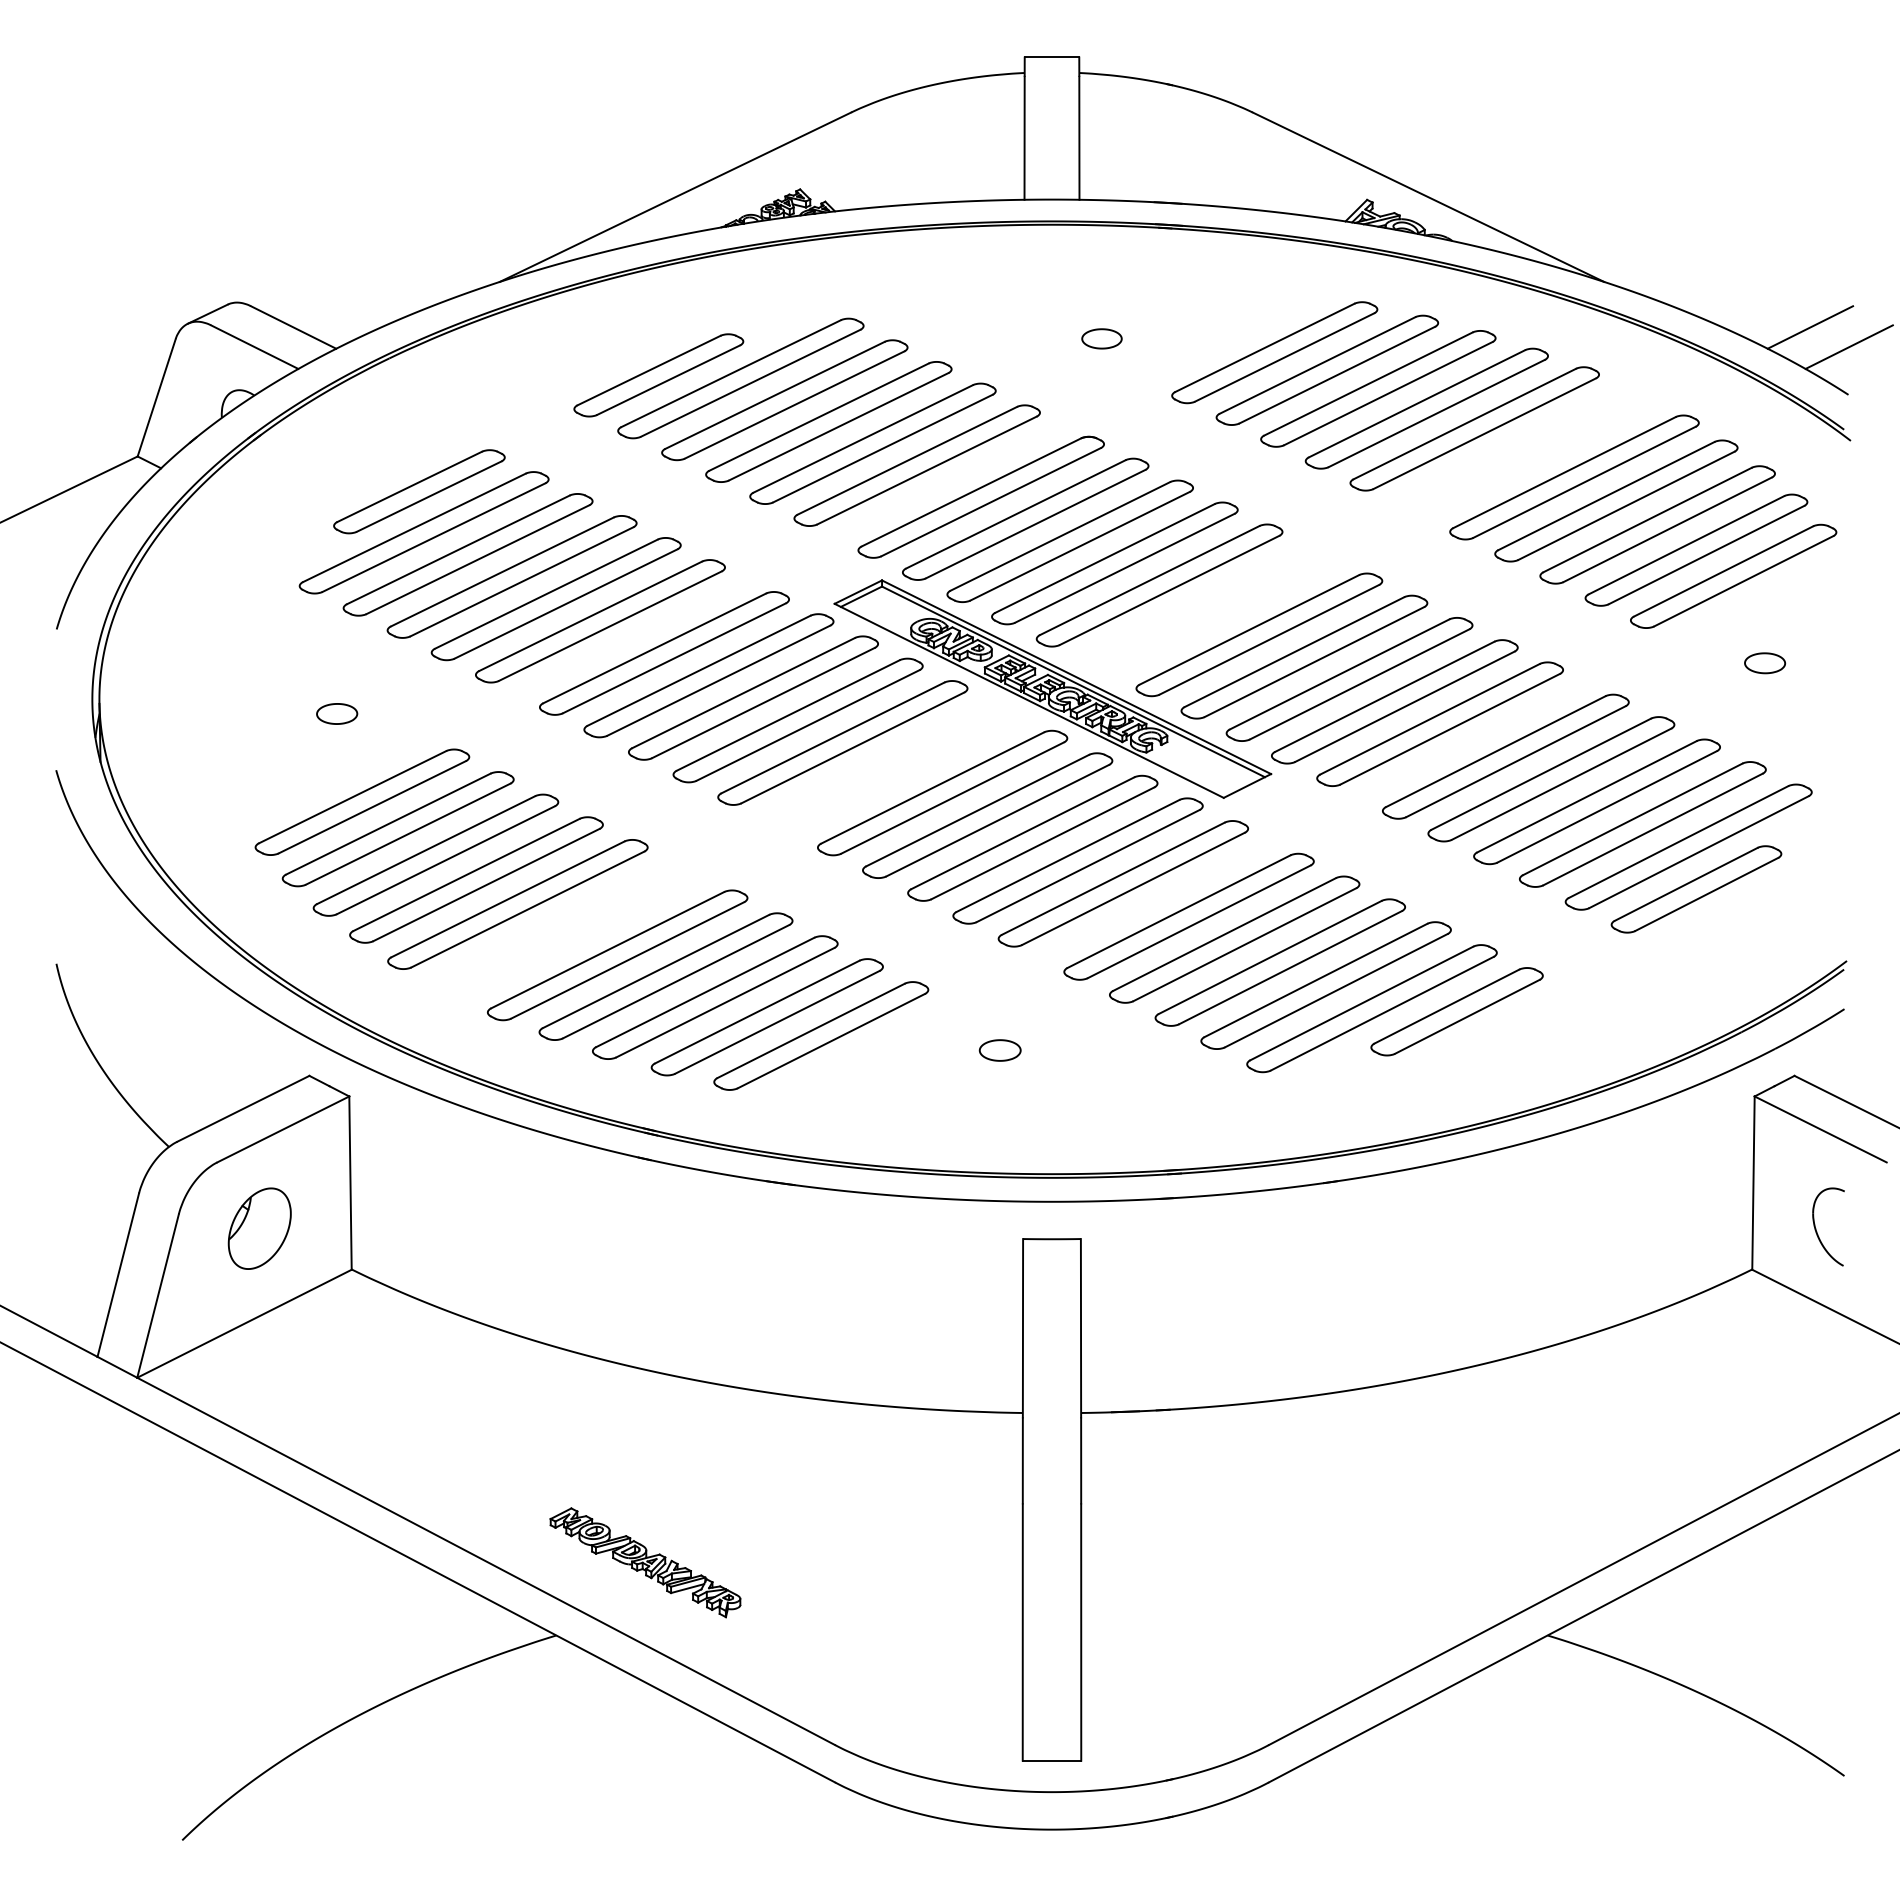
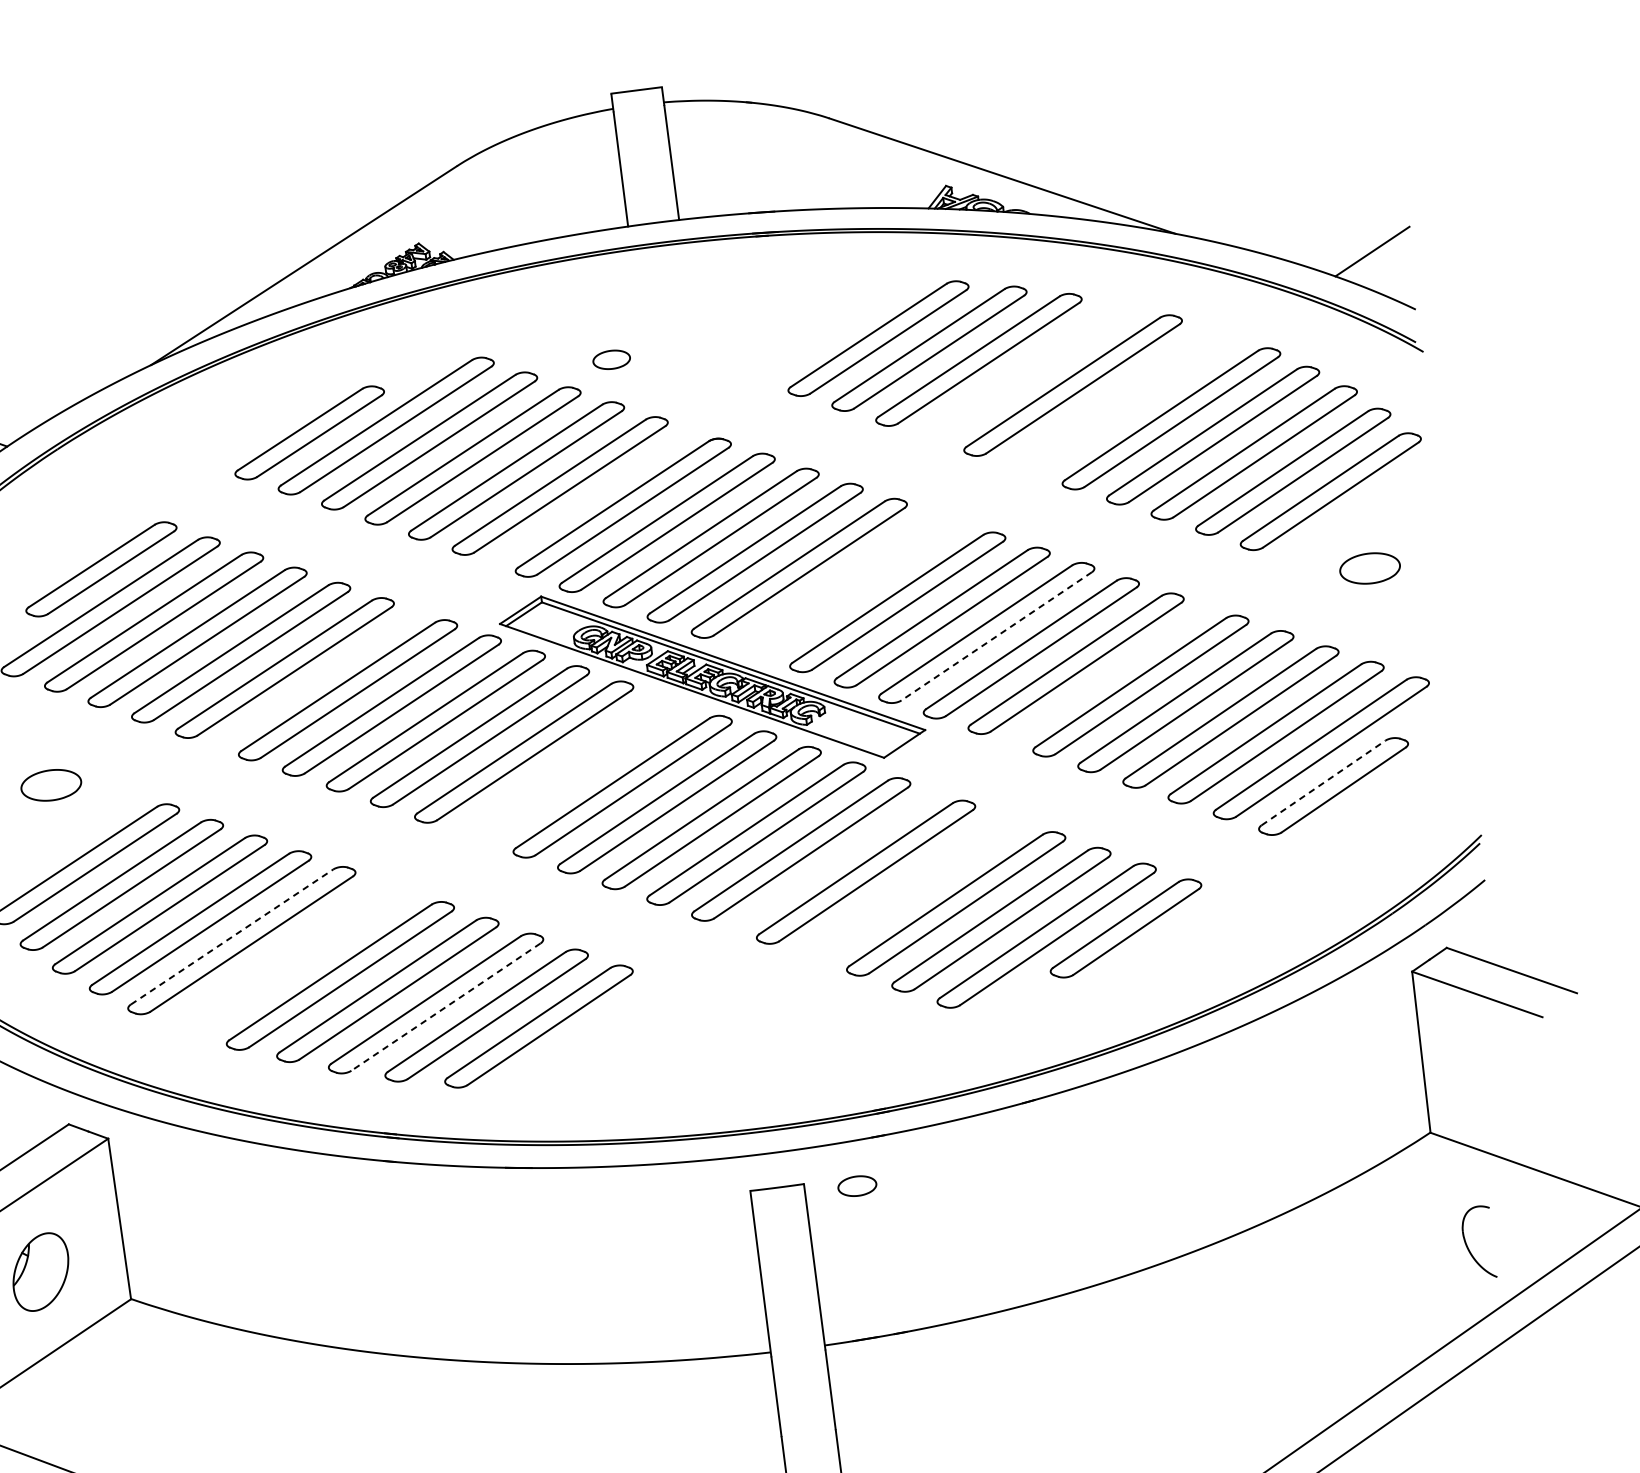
part: (1101, 338) -> (611, 359), moved
line: (1848, 346) -> (1410, 264), removed
part: (1426, 408) -> (1025, 372), removed
part: (1765, 663) -> (1370, 568), size x1.6
line: (1359, 684) -> (996, 636), solid -> dashed
part: (337, 713) -> (51, 784), size x1.6
line: (1686, 884) -> (1323, 783), solid -> dashed
line: (508, 899) -> (232, 937), solid -> dashed
part: (1234, 939) -> (910, 887), removed
line: (725, 1002) -> (446, 1006), solid -> dashed
part: (999, 1050) -> (856, 1186), moved
part: (1817, 1231) -> (1469, 1248), moved

